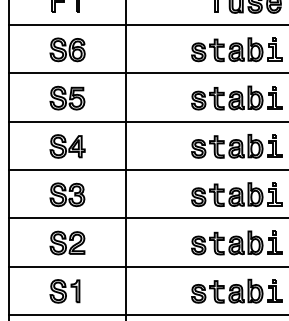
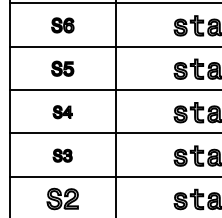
part: (67, 49) -> (62, 25), size x0.7
part: (67, 97) -> (62, 68), size x0.7
part: (67, 146) -> (62, 112), size x0.6
part: (67, 194) -> (62, 155), size x0.6

